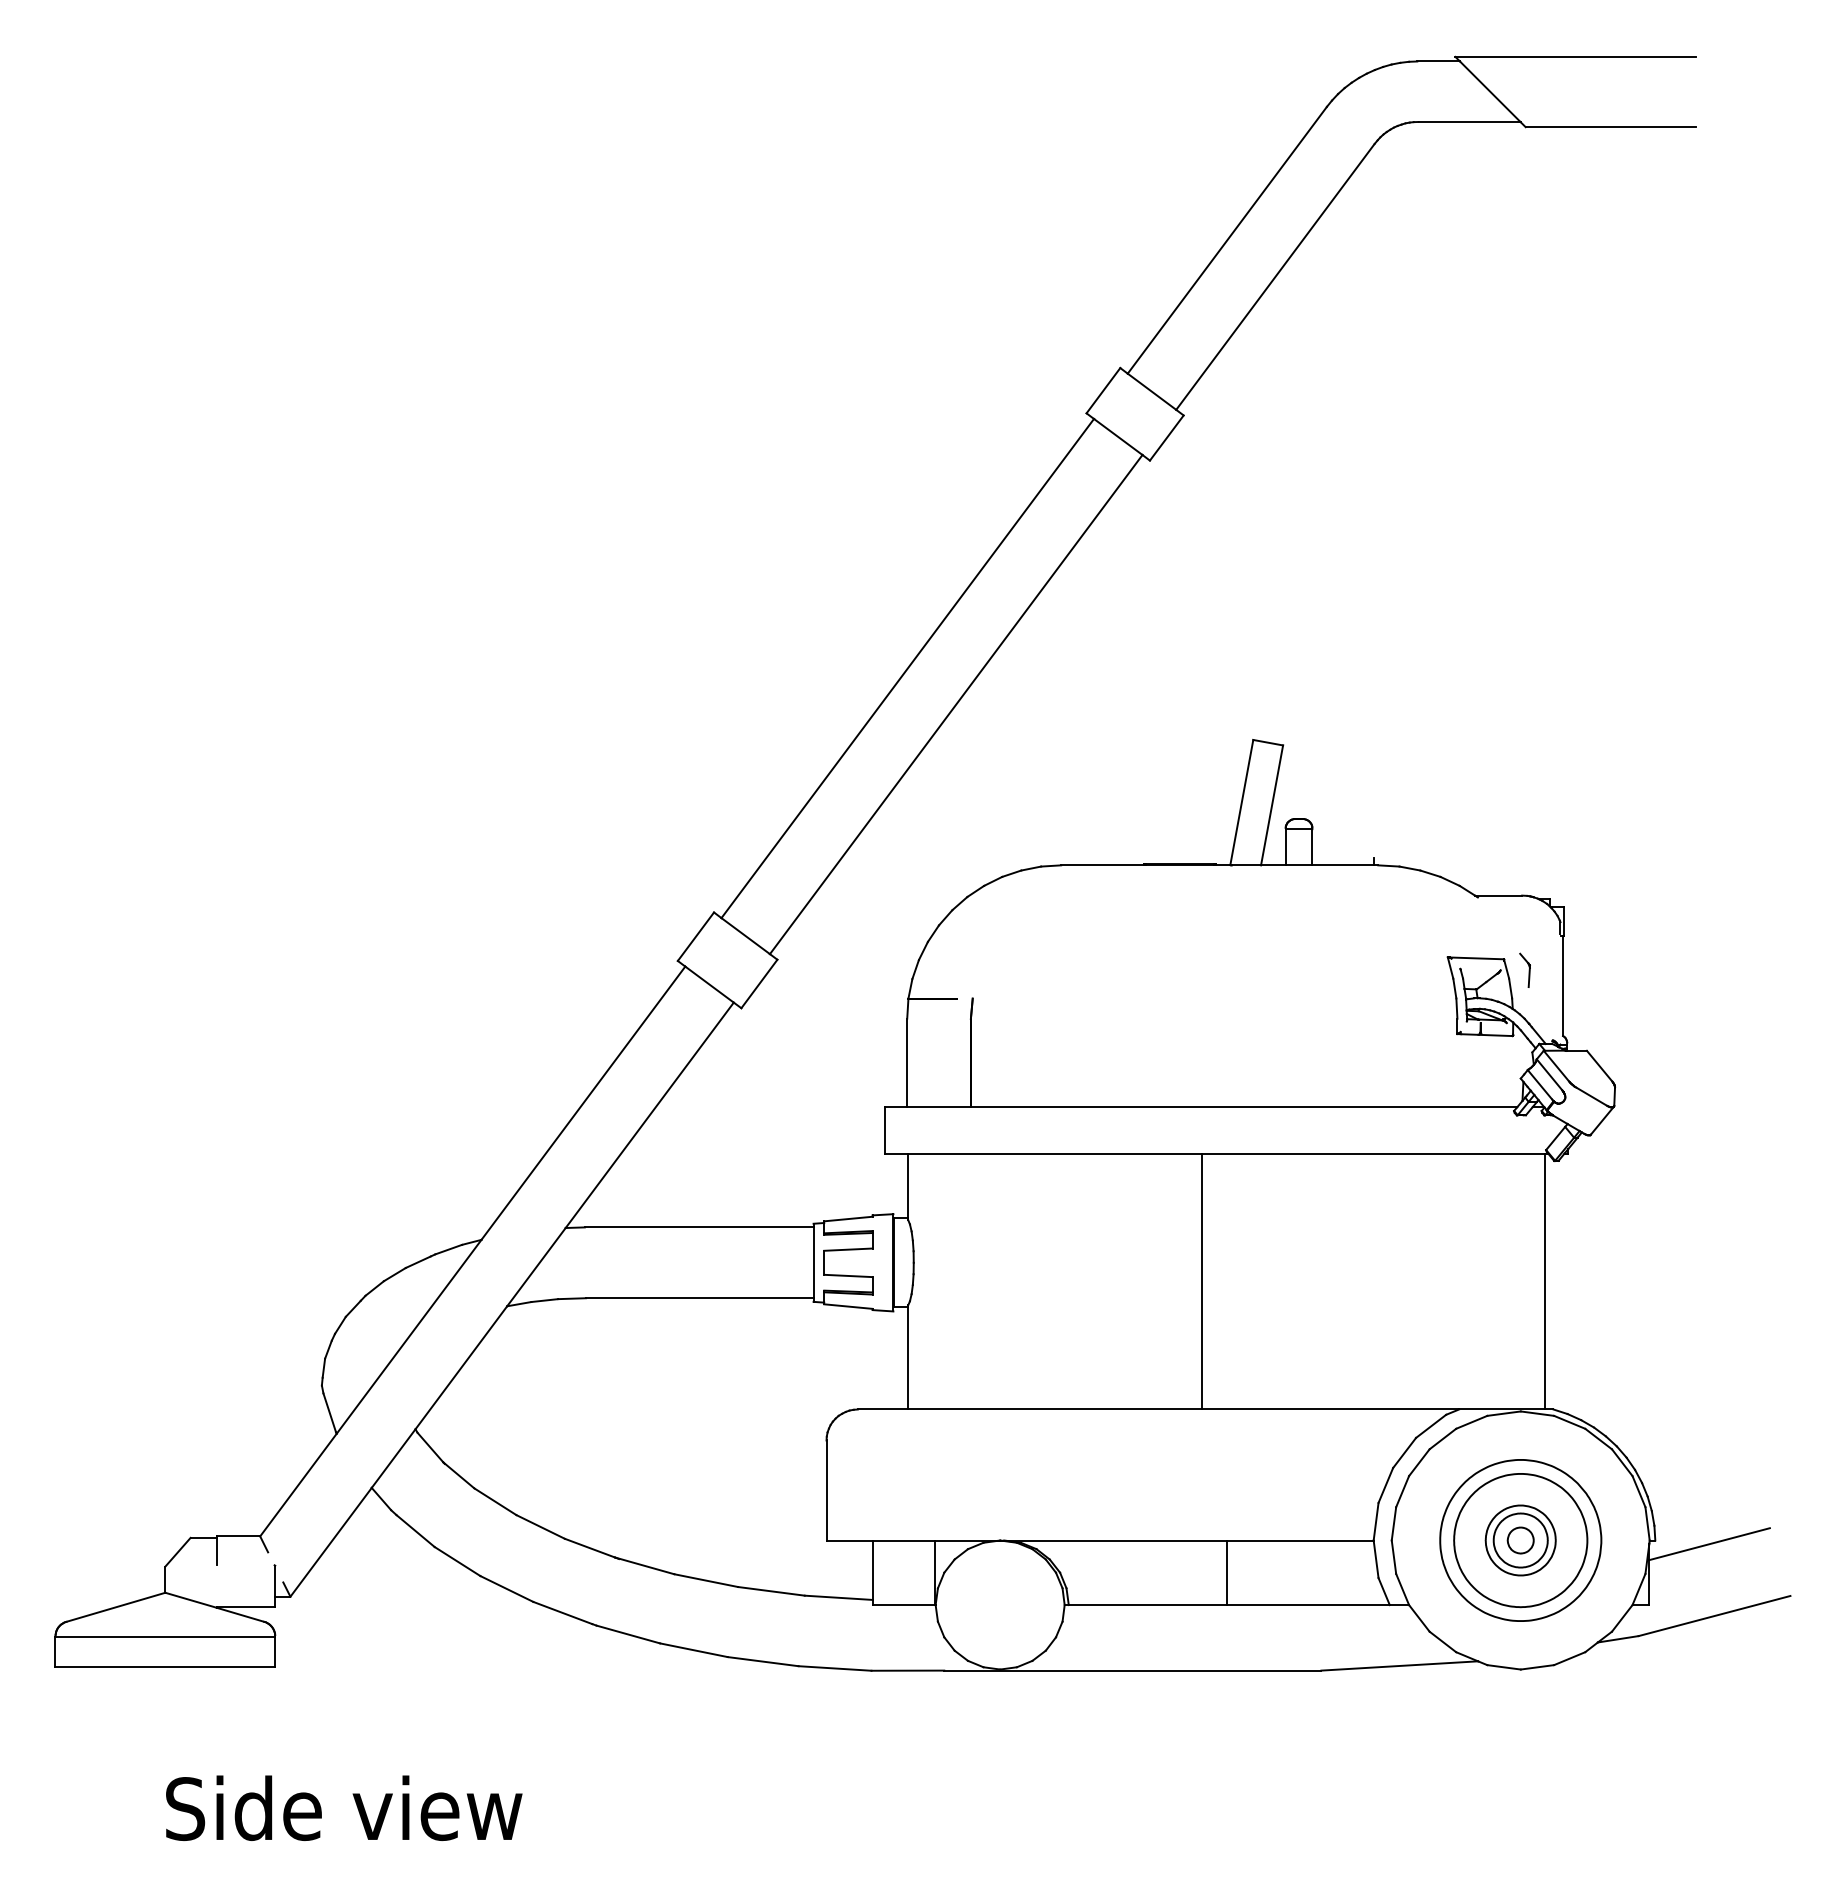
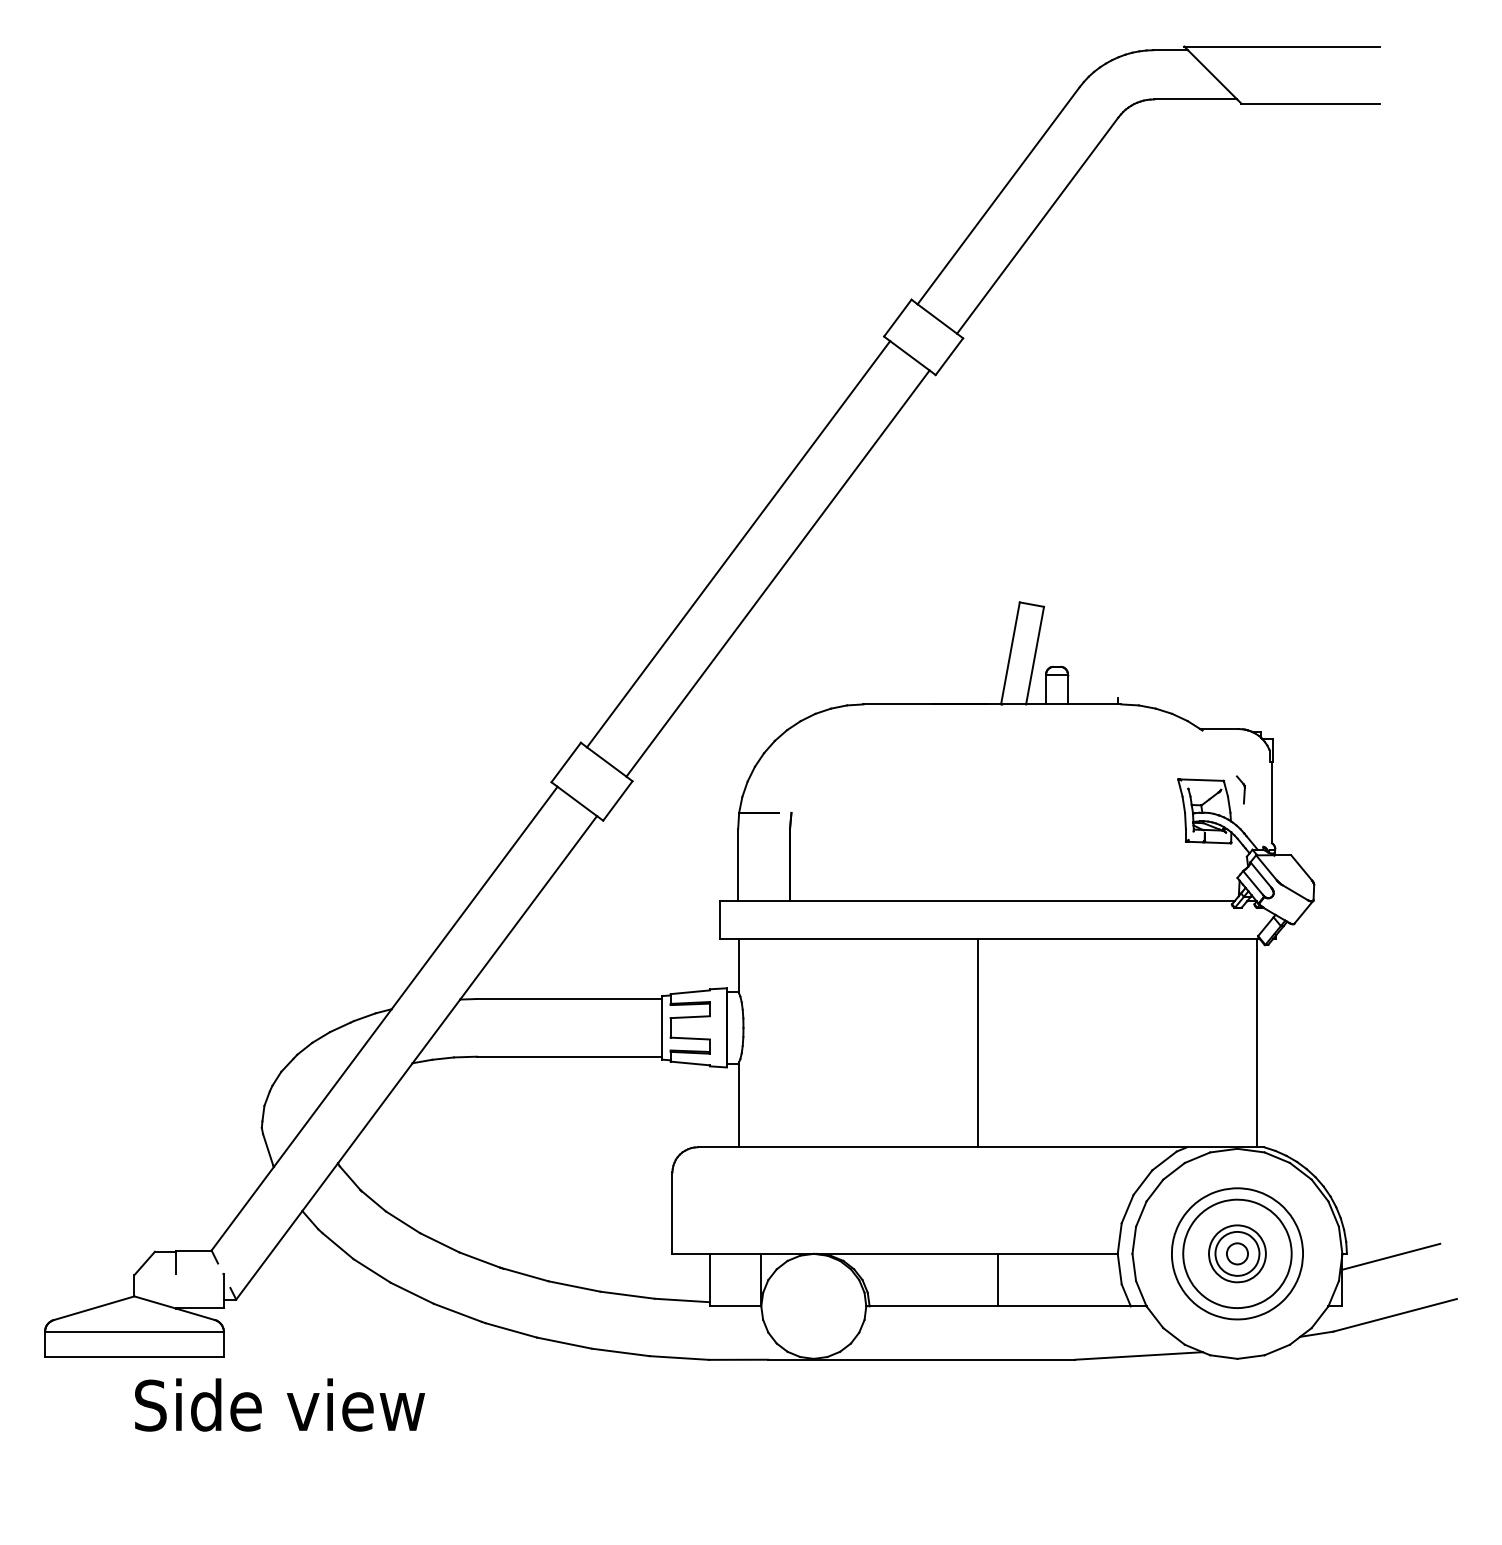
text: (344, 1807) -> (280, 1404), moved

